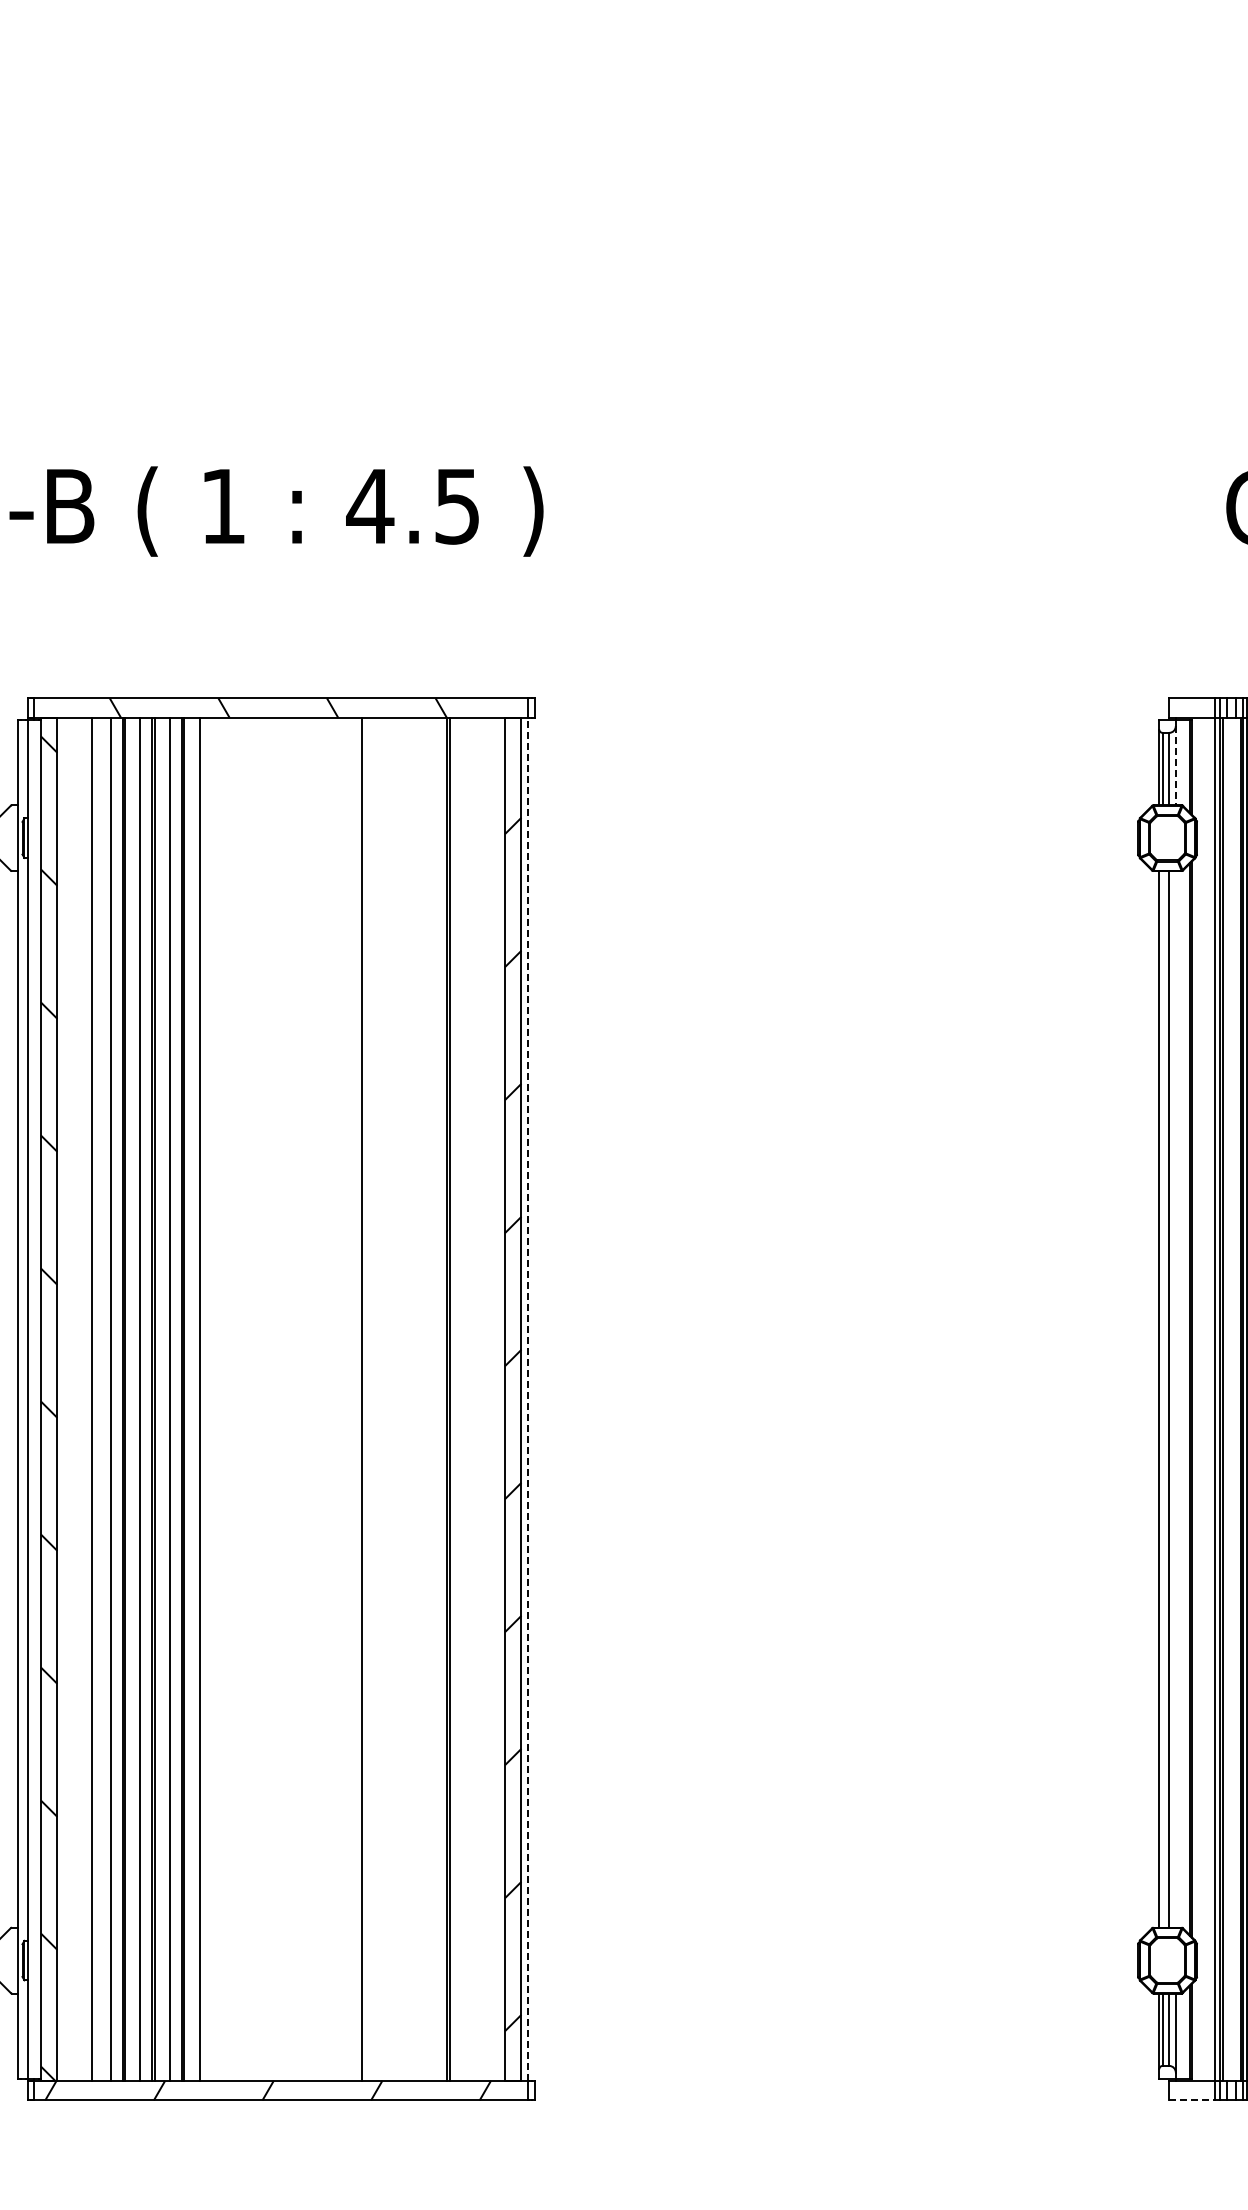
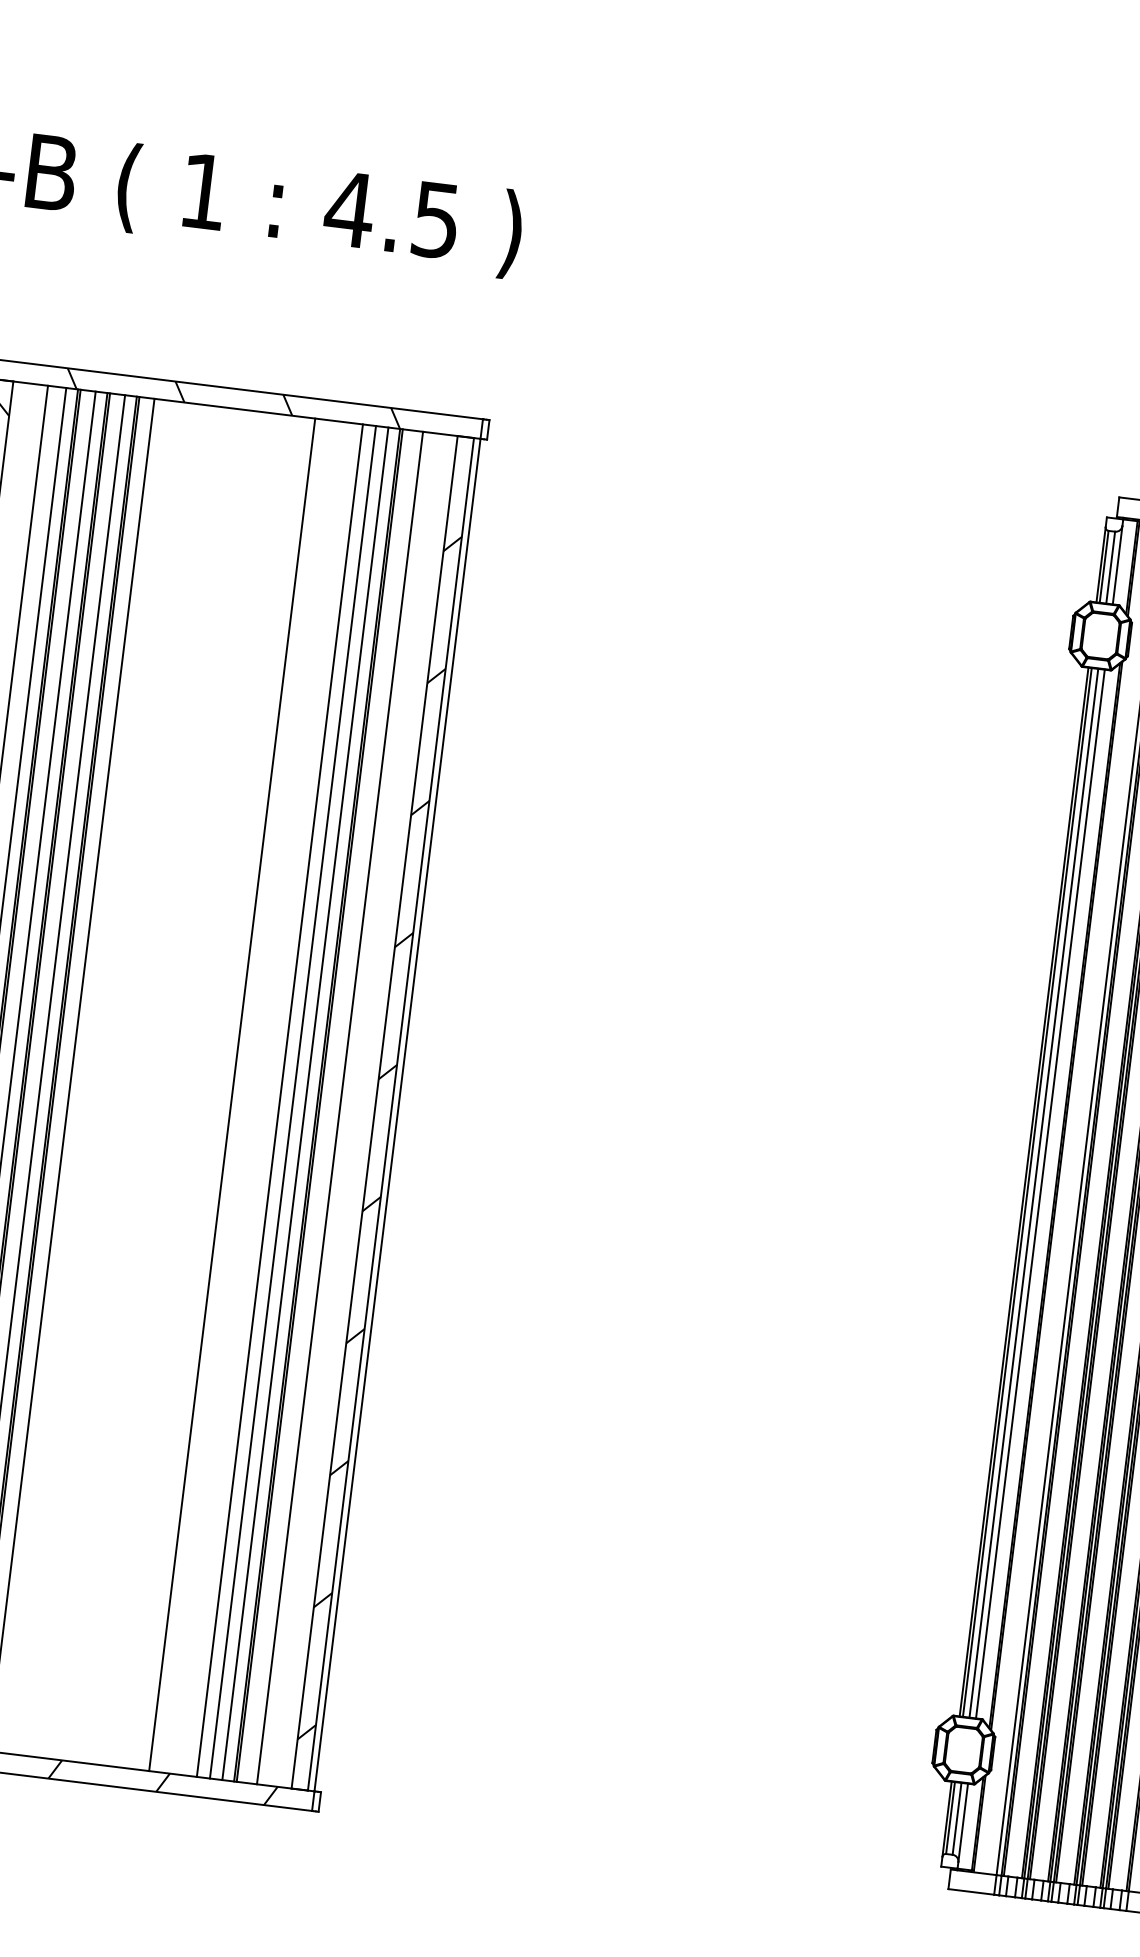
line: (1175, 766) -> (1117, 565), dashed -> solid
line: (528, 1398) -> (398, 1114), dashed -> solid
line: (409, 1399) -> (279, 1100), added
line: (422, 1399) -> (292, 1102), added
line: (435, 1399) -> (305, 1103), added
line: (470, 1399) -> (340, 1108), added
line: (1162, 1399) -> (1027, 1192), added
line: (1175, 1399) -> (1040, 1194), added
line: (1192, 2100) -> (971, 1891), dashed -> solid

